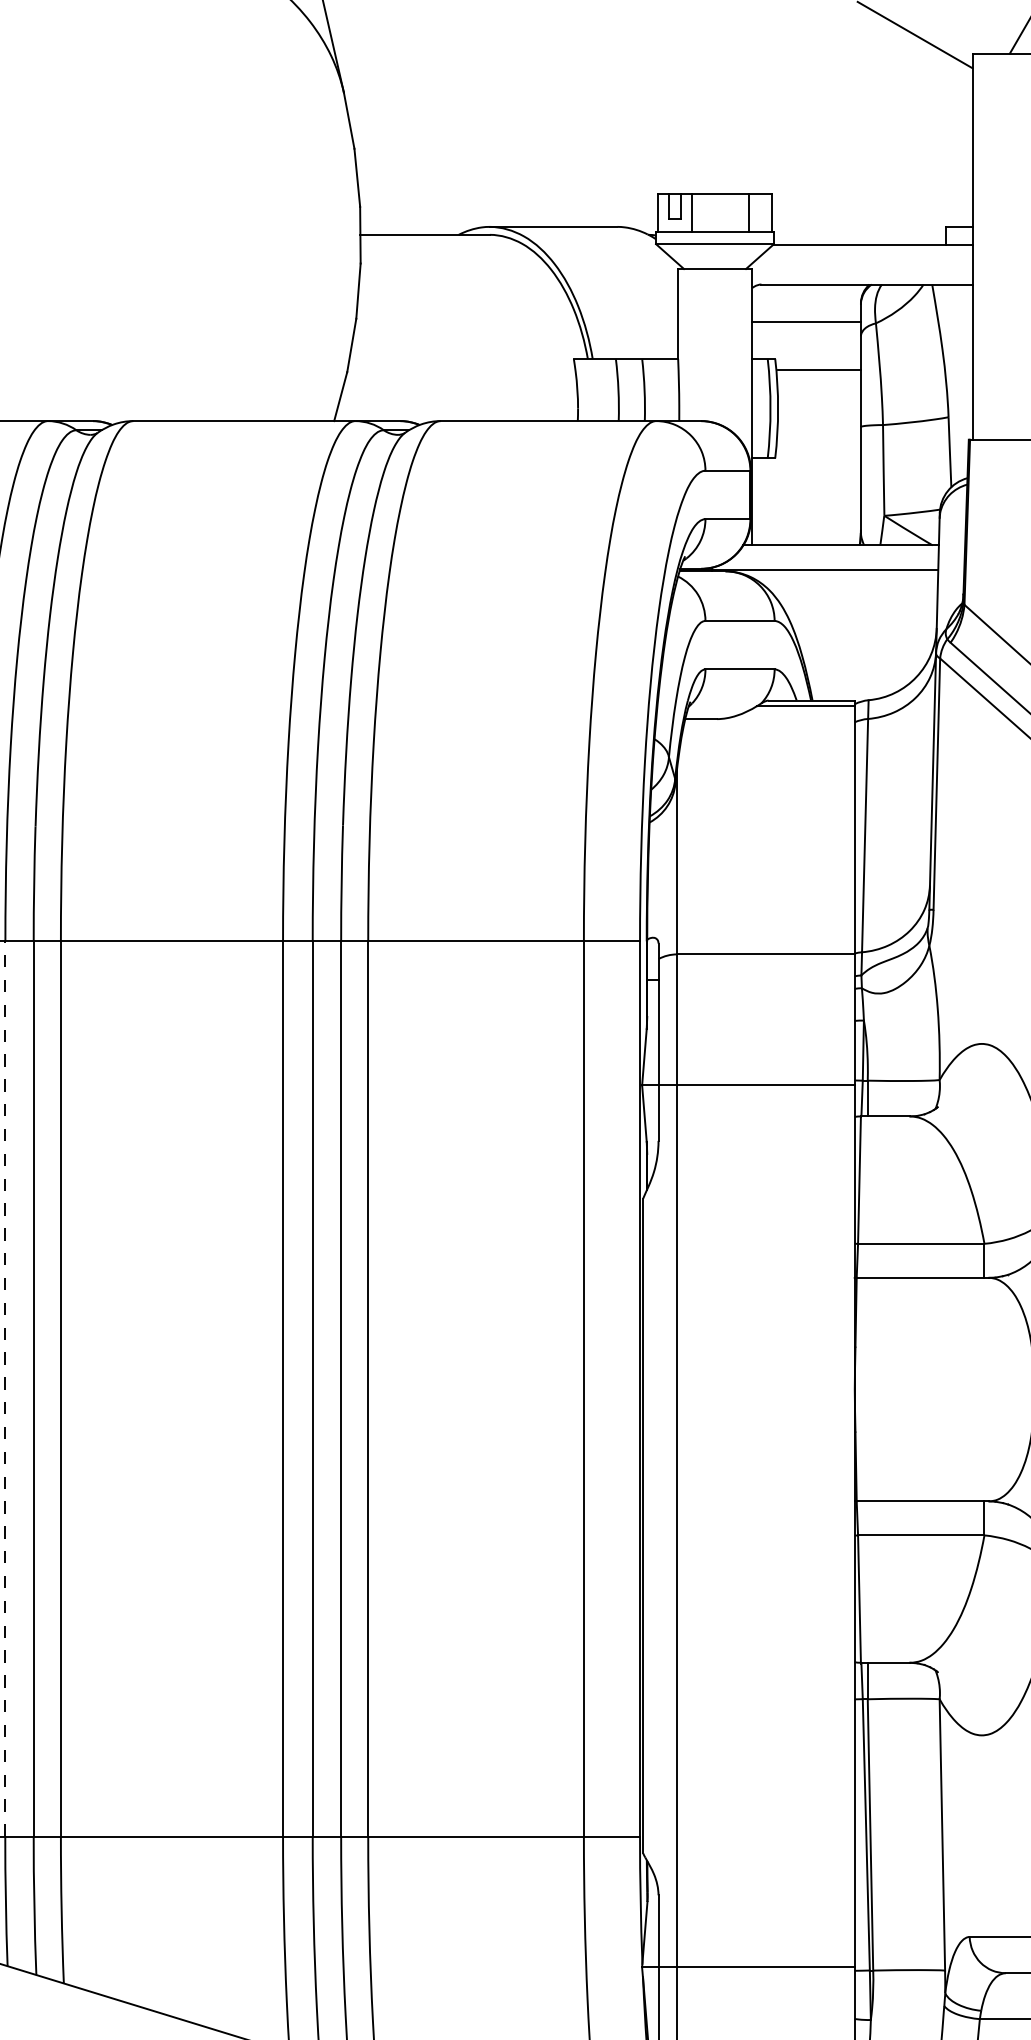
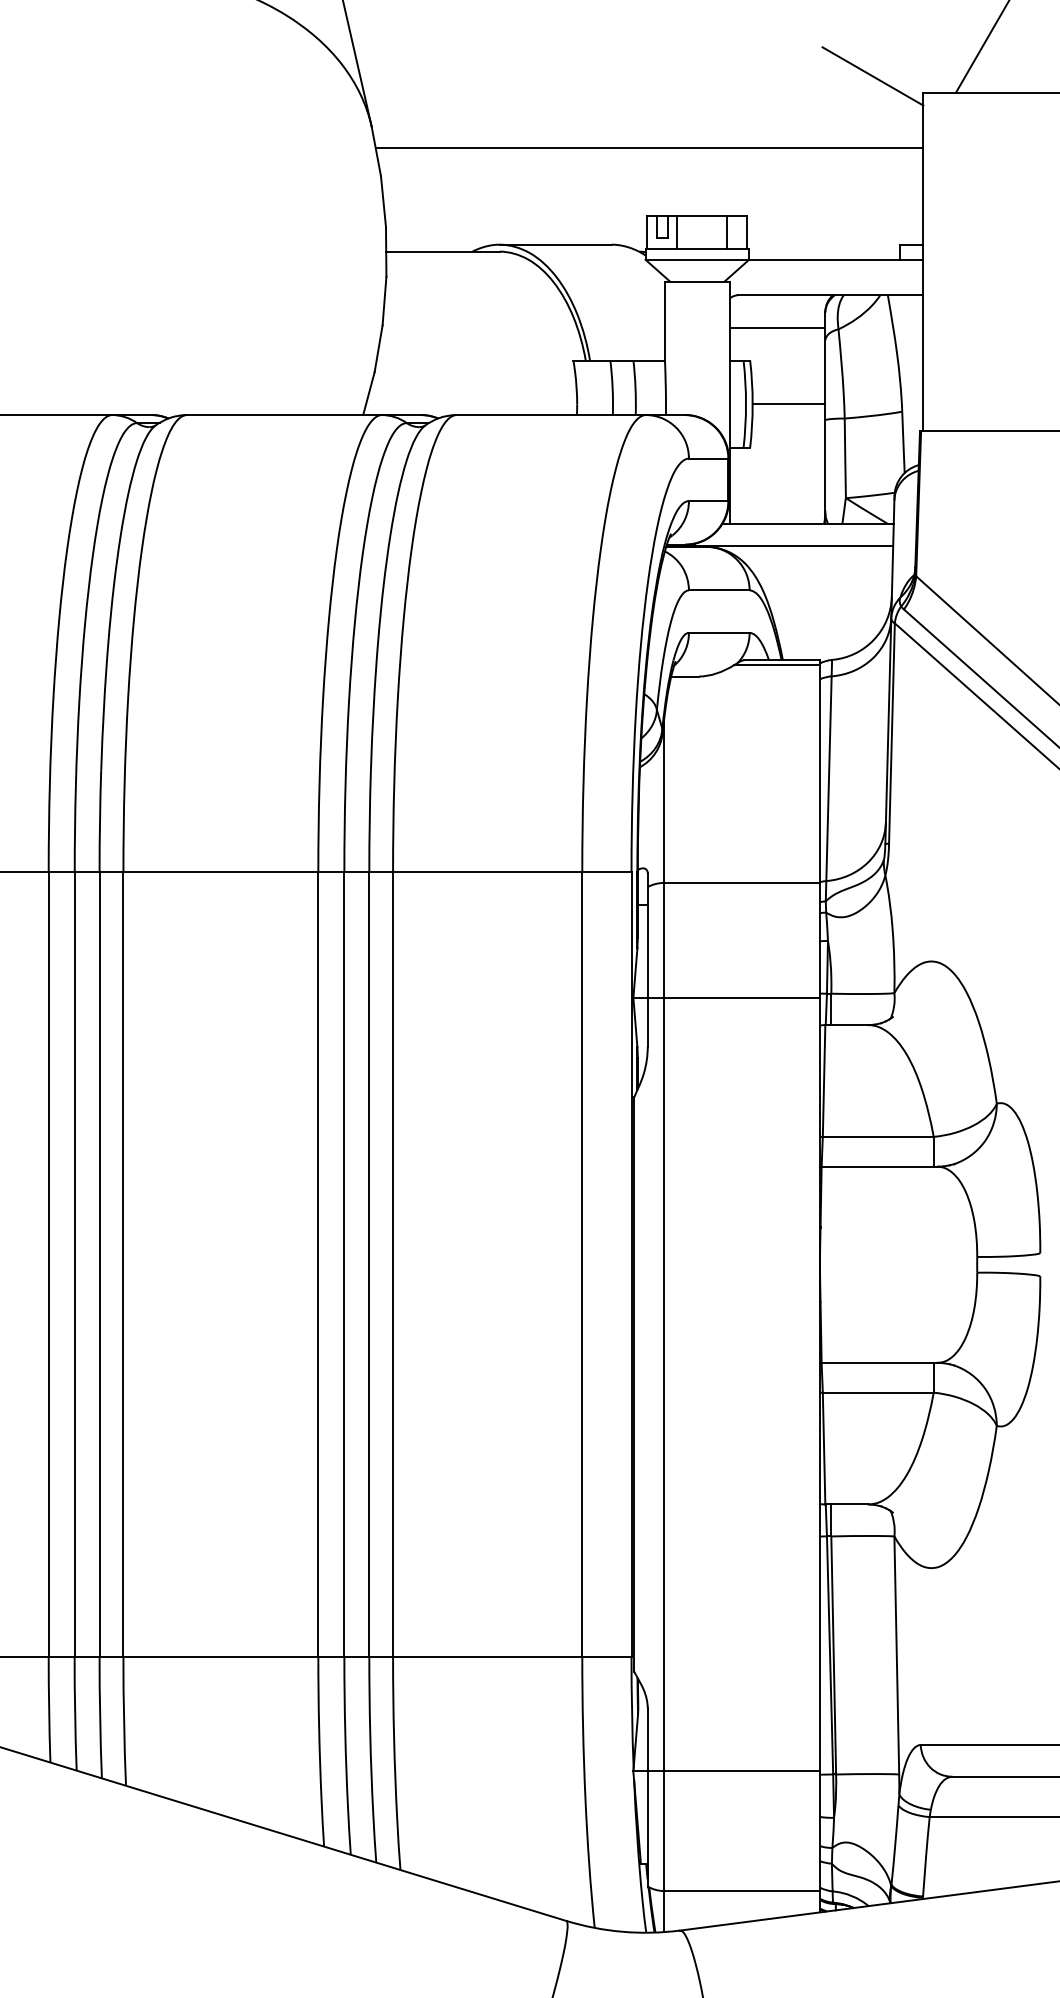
line: (660, 117) -> (649, 148), added
line: (818, 370) -> (788, 404), moved
line: (5, 1389) -> (74, 1264), dashed -> solid

